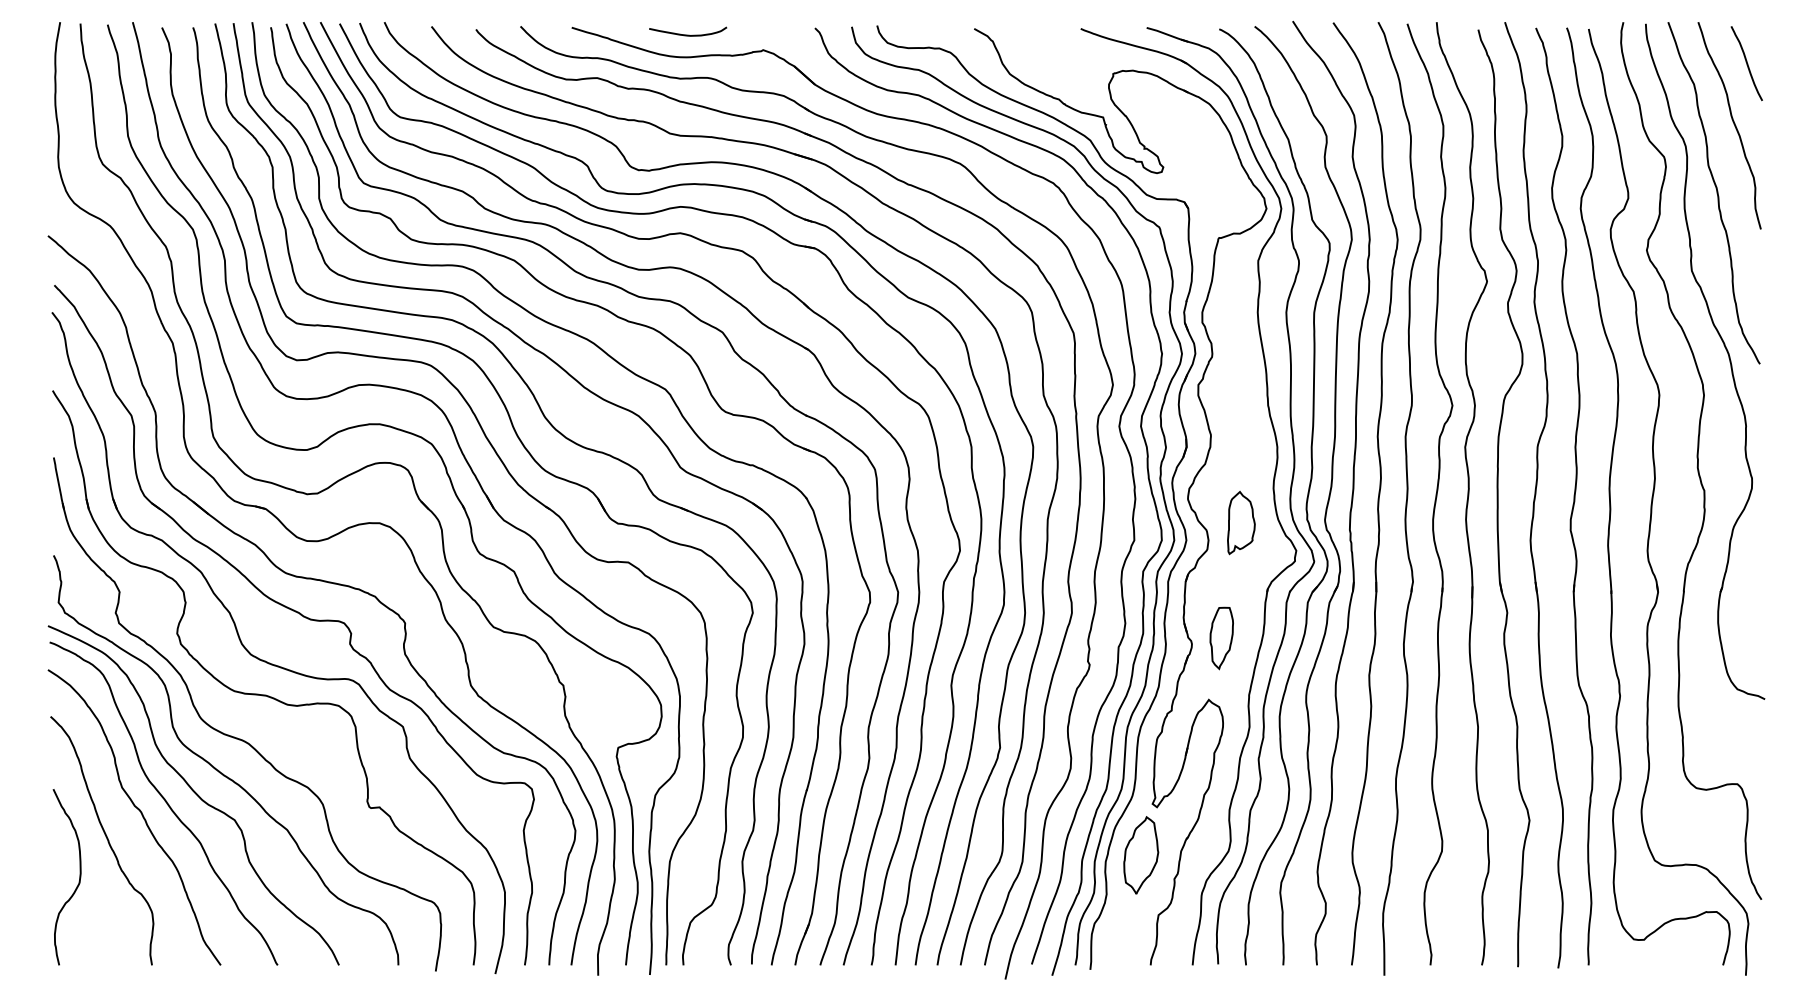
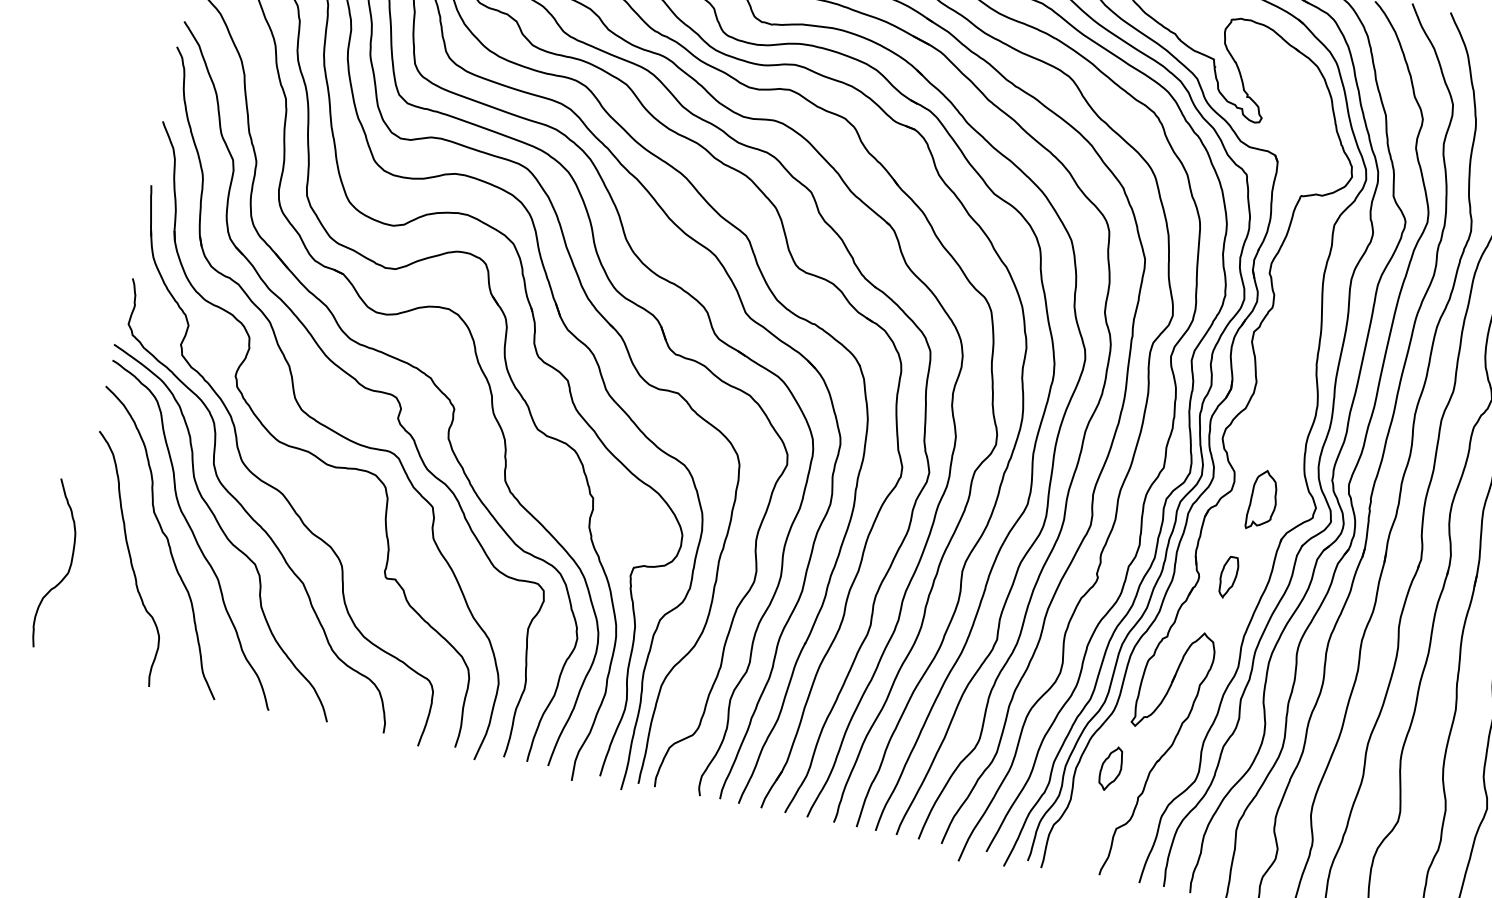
part: (1241, 522) -> (1263, 500), moved
part: (1221, 638) -> (1228, 577), size x0.7
part: (1141, 855) -> (1111, 768), size x0.6
curve: (78, 881) -> (67, 571), moved

